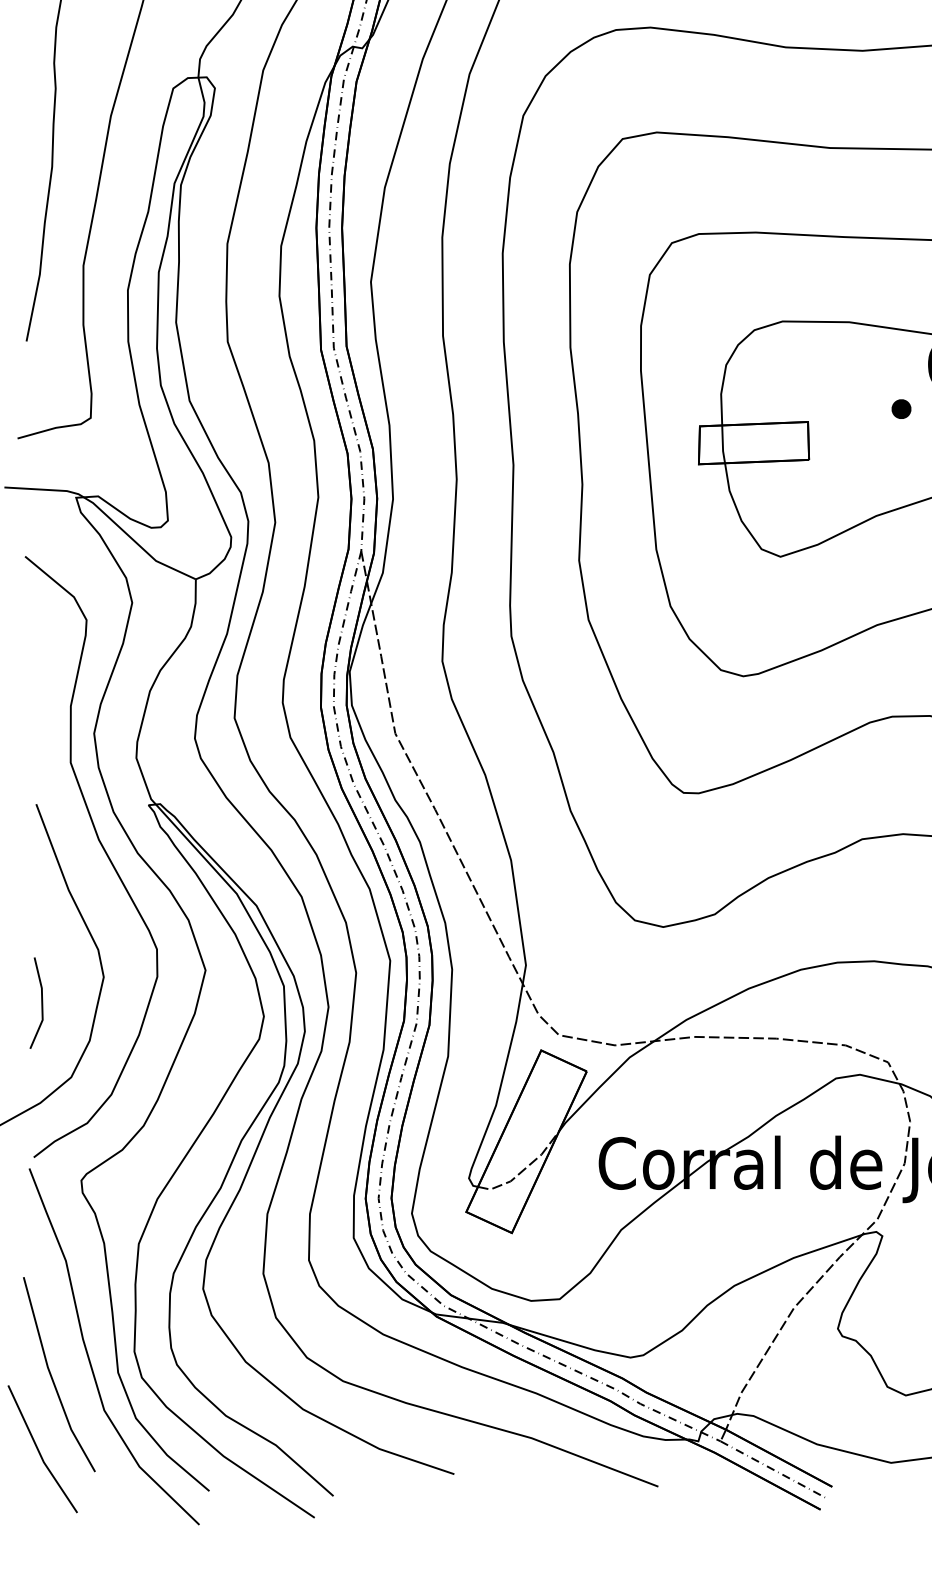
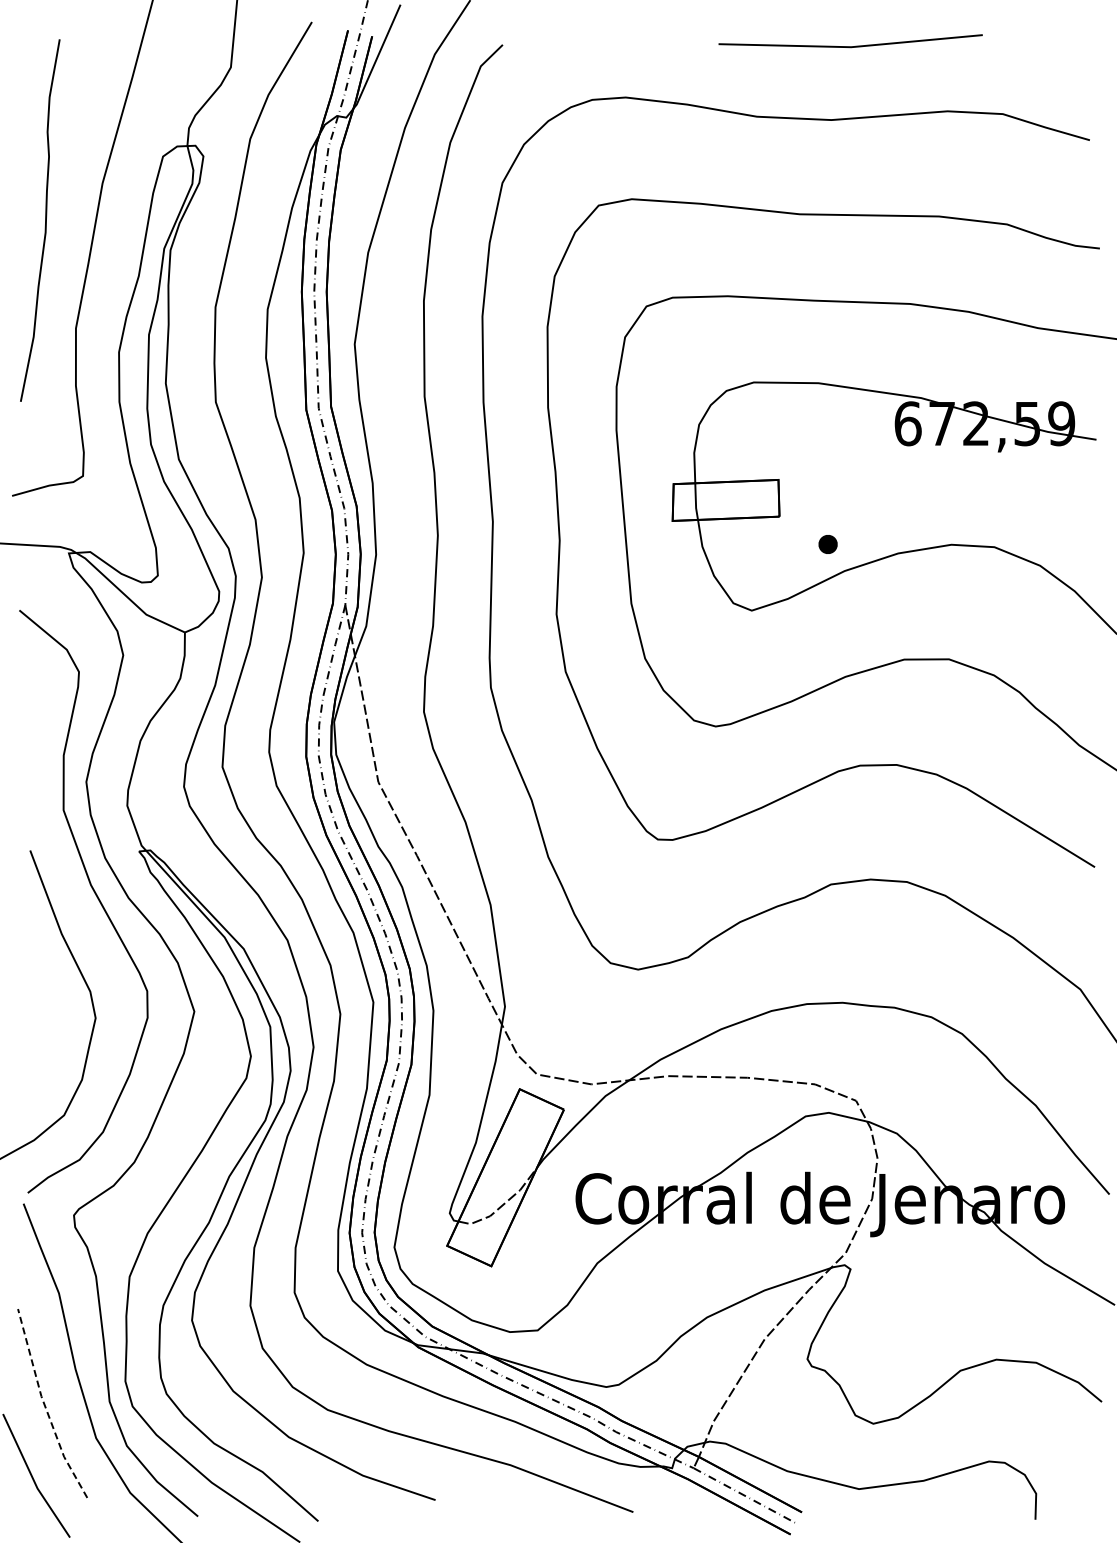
part: (900, 409) -> (827, 544), moved
line: (41, 1003) -> (35, 1043), removed
line: (52, 1377) -> (45, 1406), solid -> dashed

